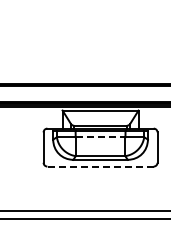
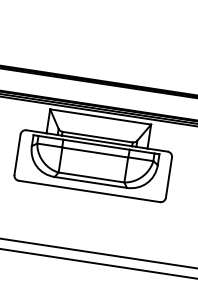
line: (100, 137) -> (95, 152), dashed -> solid
line: (100, 166) -> (89, 191), dashed -> solid

